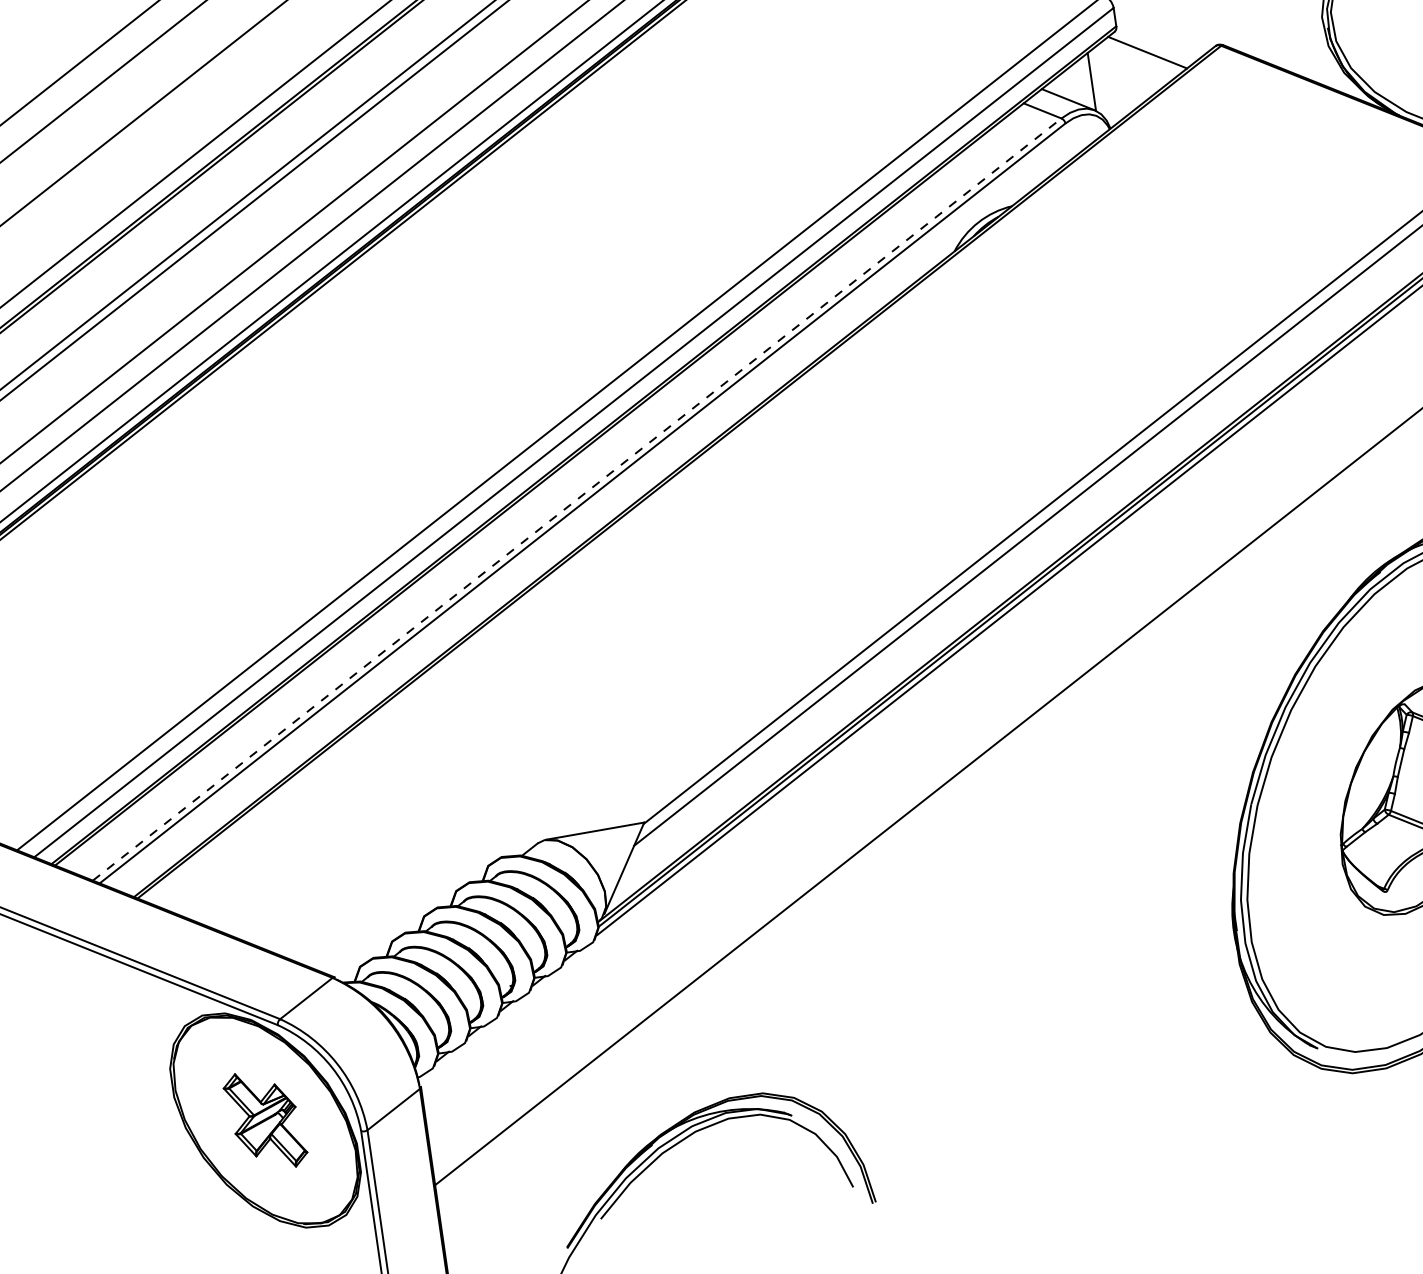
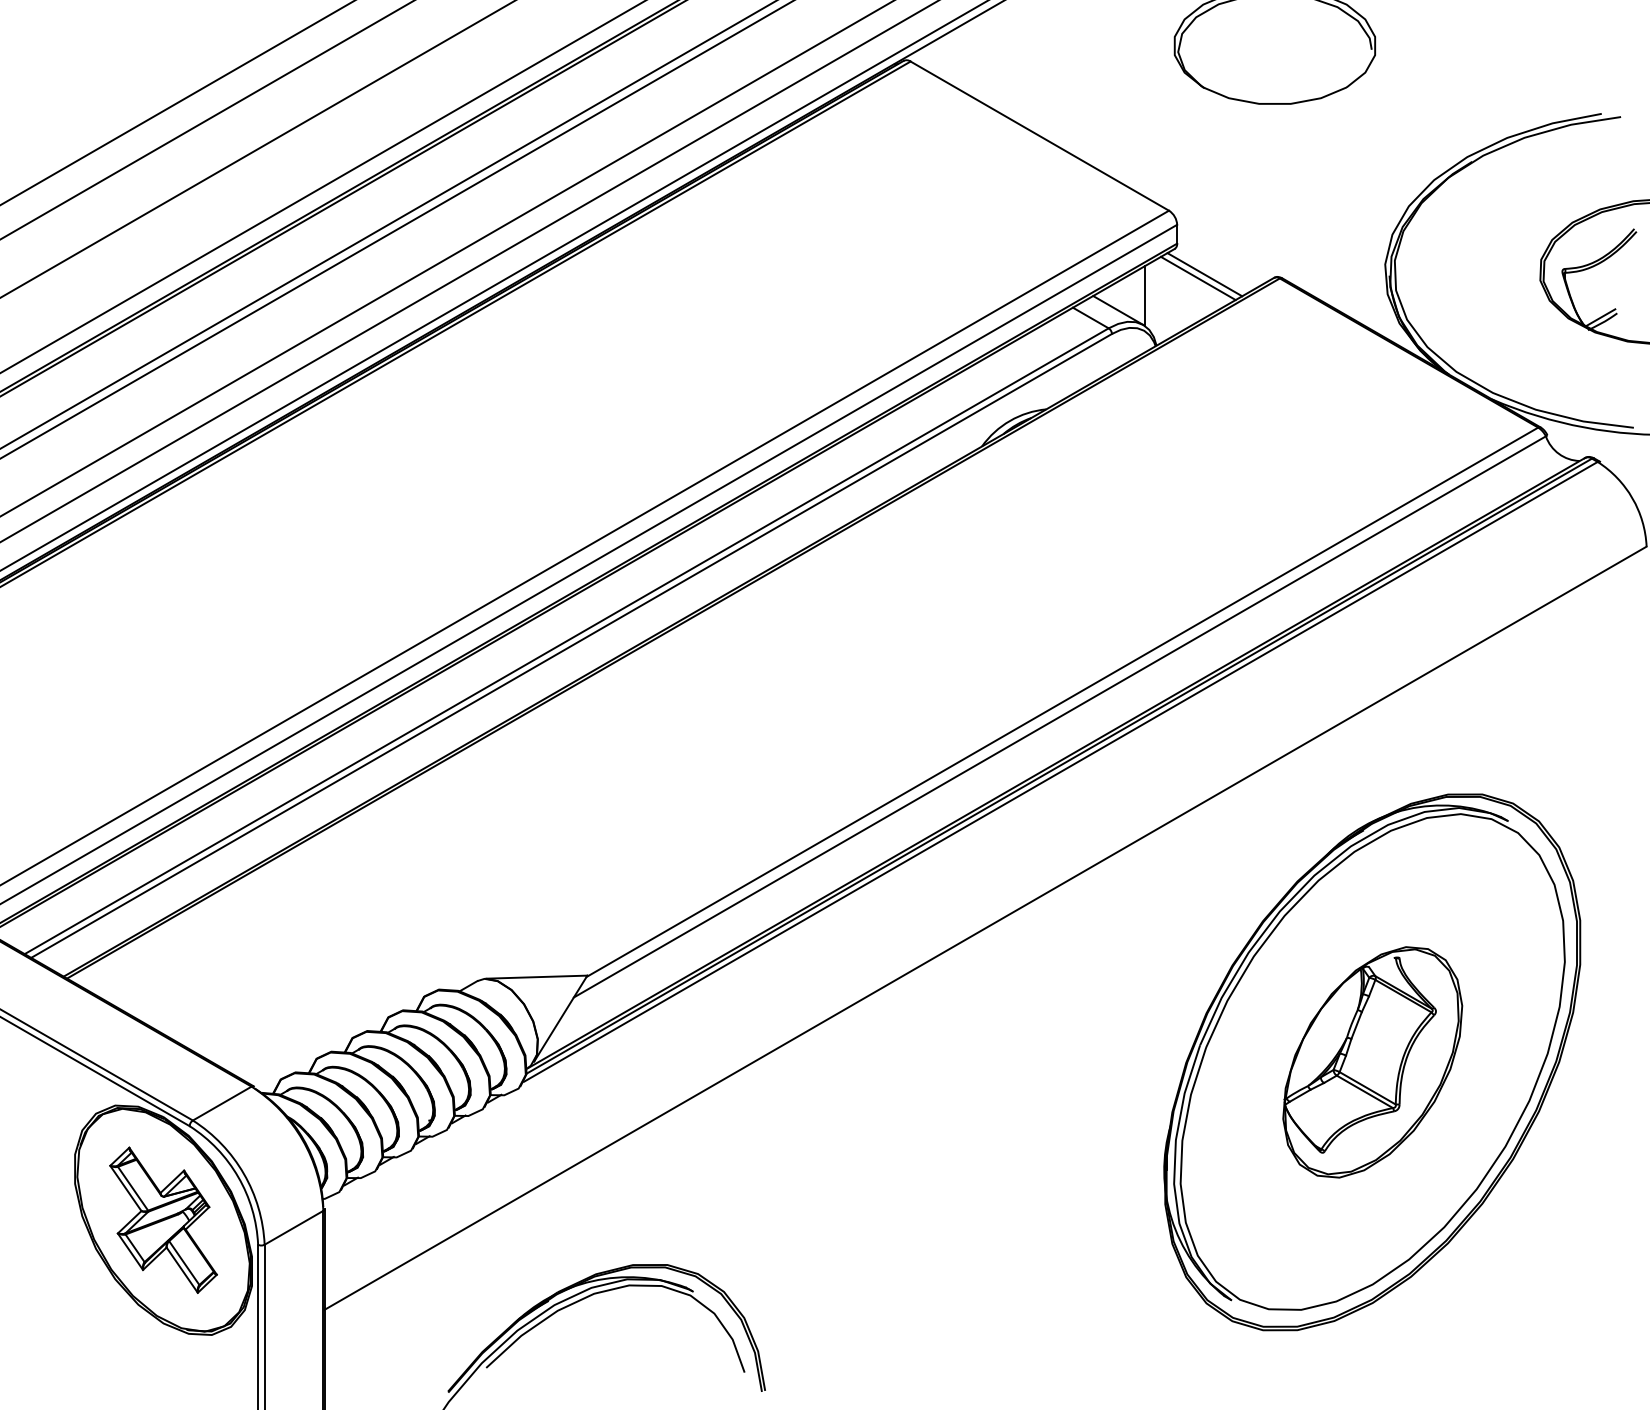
line: (1141, 57) -> (1197, 278), added
line: (577, 499) -> (566, 641), dashed -> solid
part: (265, 1119) -> (163, 1219), size x1.43

